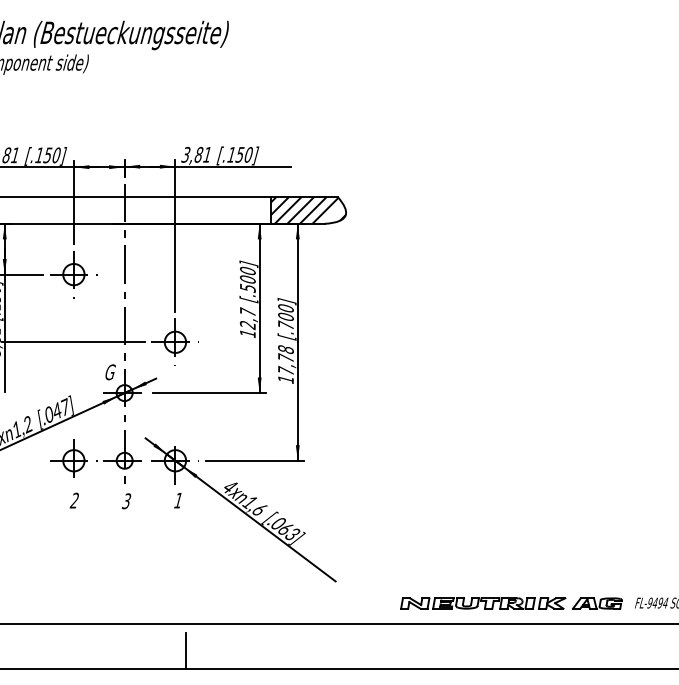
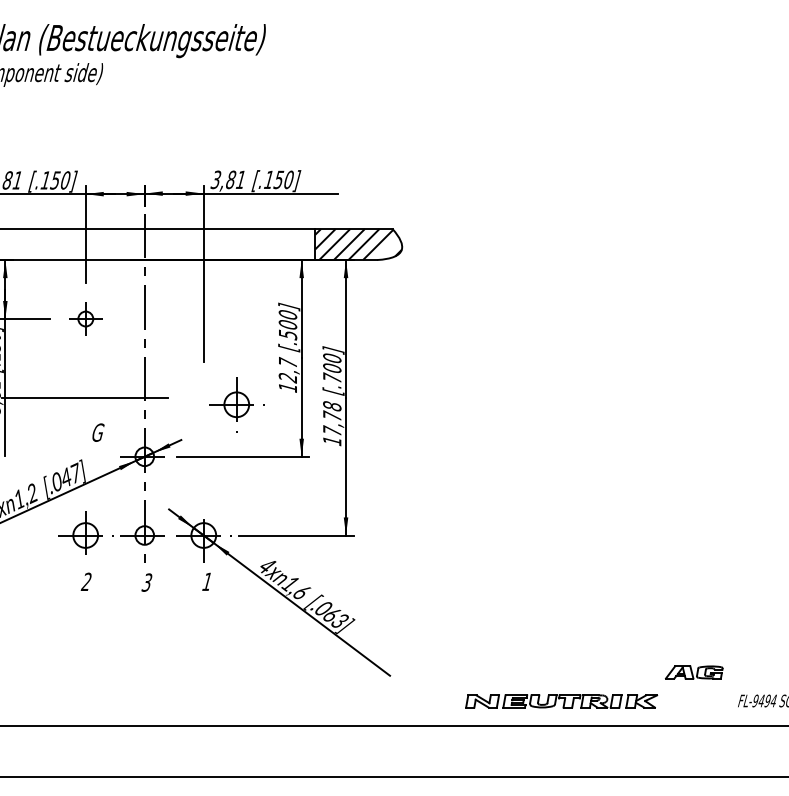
part: (73, 274) -> (85, 318), size x0.6
part: (175, 342) -> (236, 404), moved
text: (110, 372) -> (98, 432), moved
part: (597, 603) -> (694, 672), moved
line: (185, 650) -> (215, 756), removed

